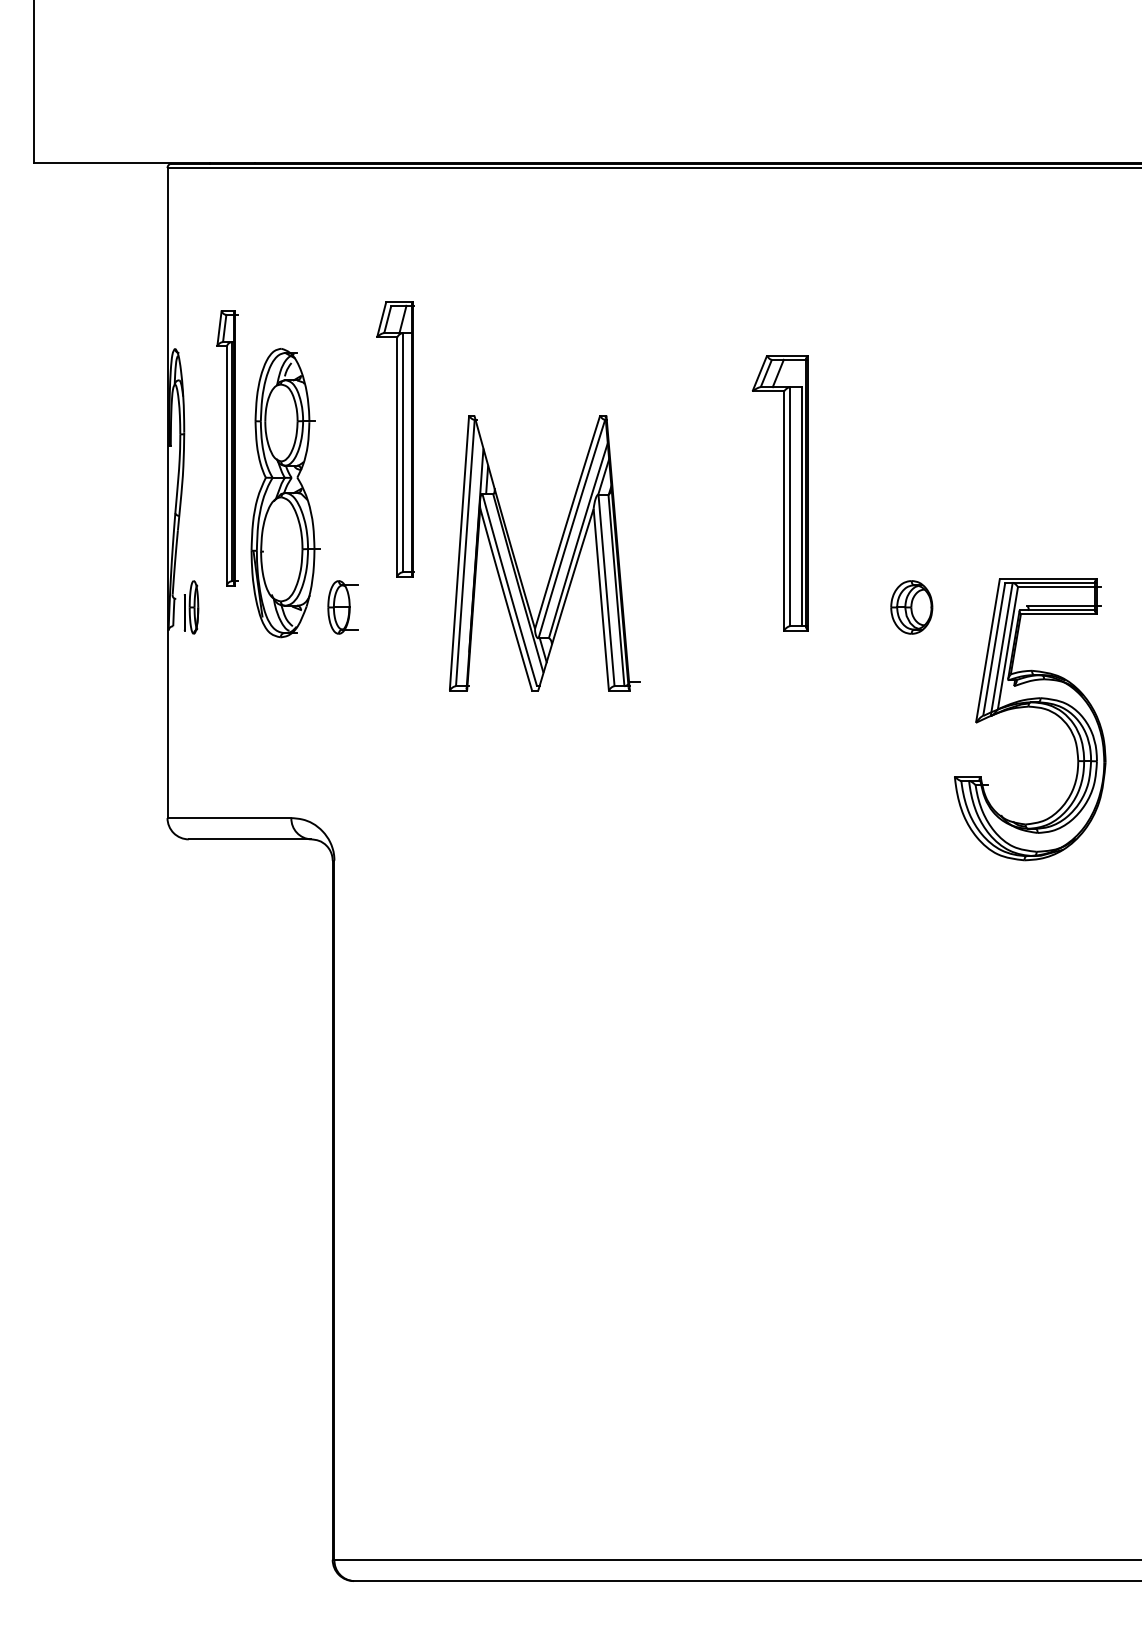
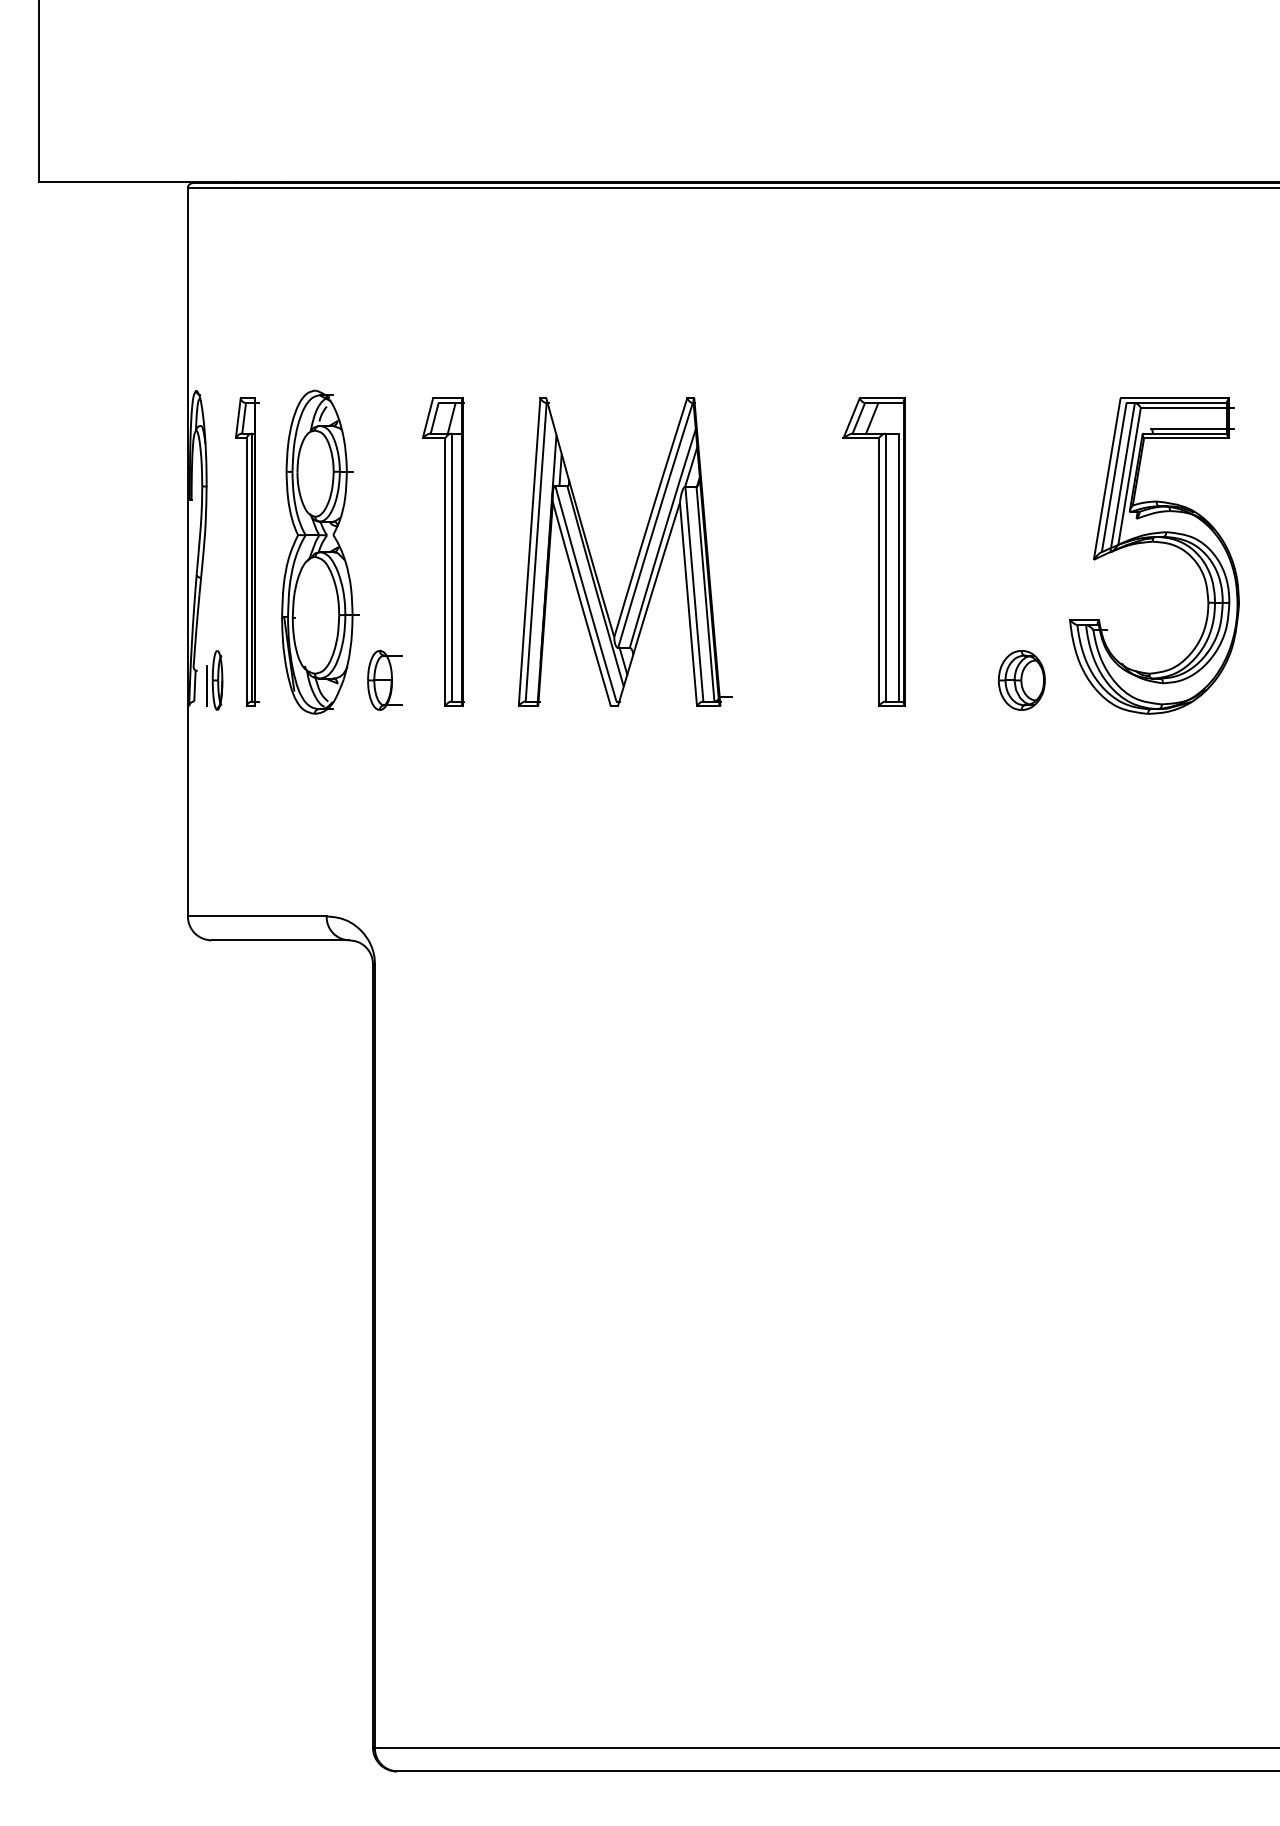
part: (395, 439) -> (443, 552), moved
part: (227, 448) -> (247, 552), moved
part: (555, 556) -> (637, 556), moved
part: (1030, 707) -> (1154, 542), moved

